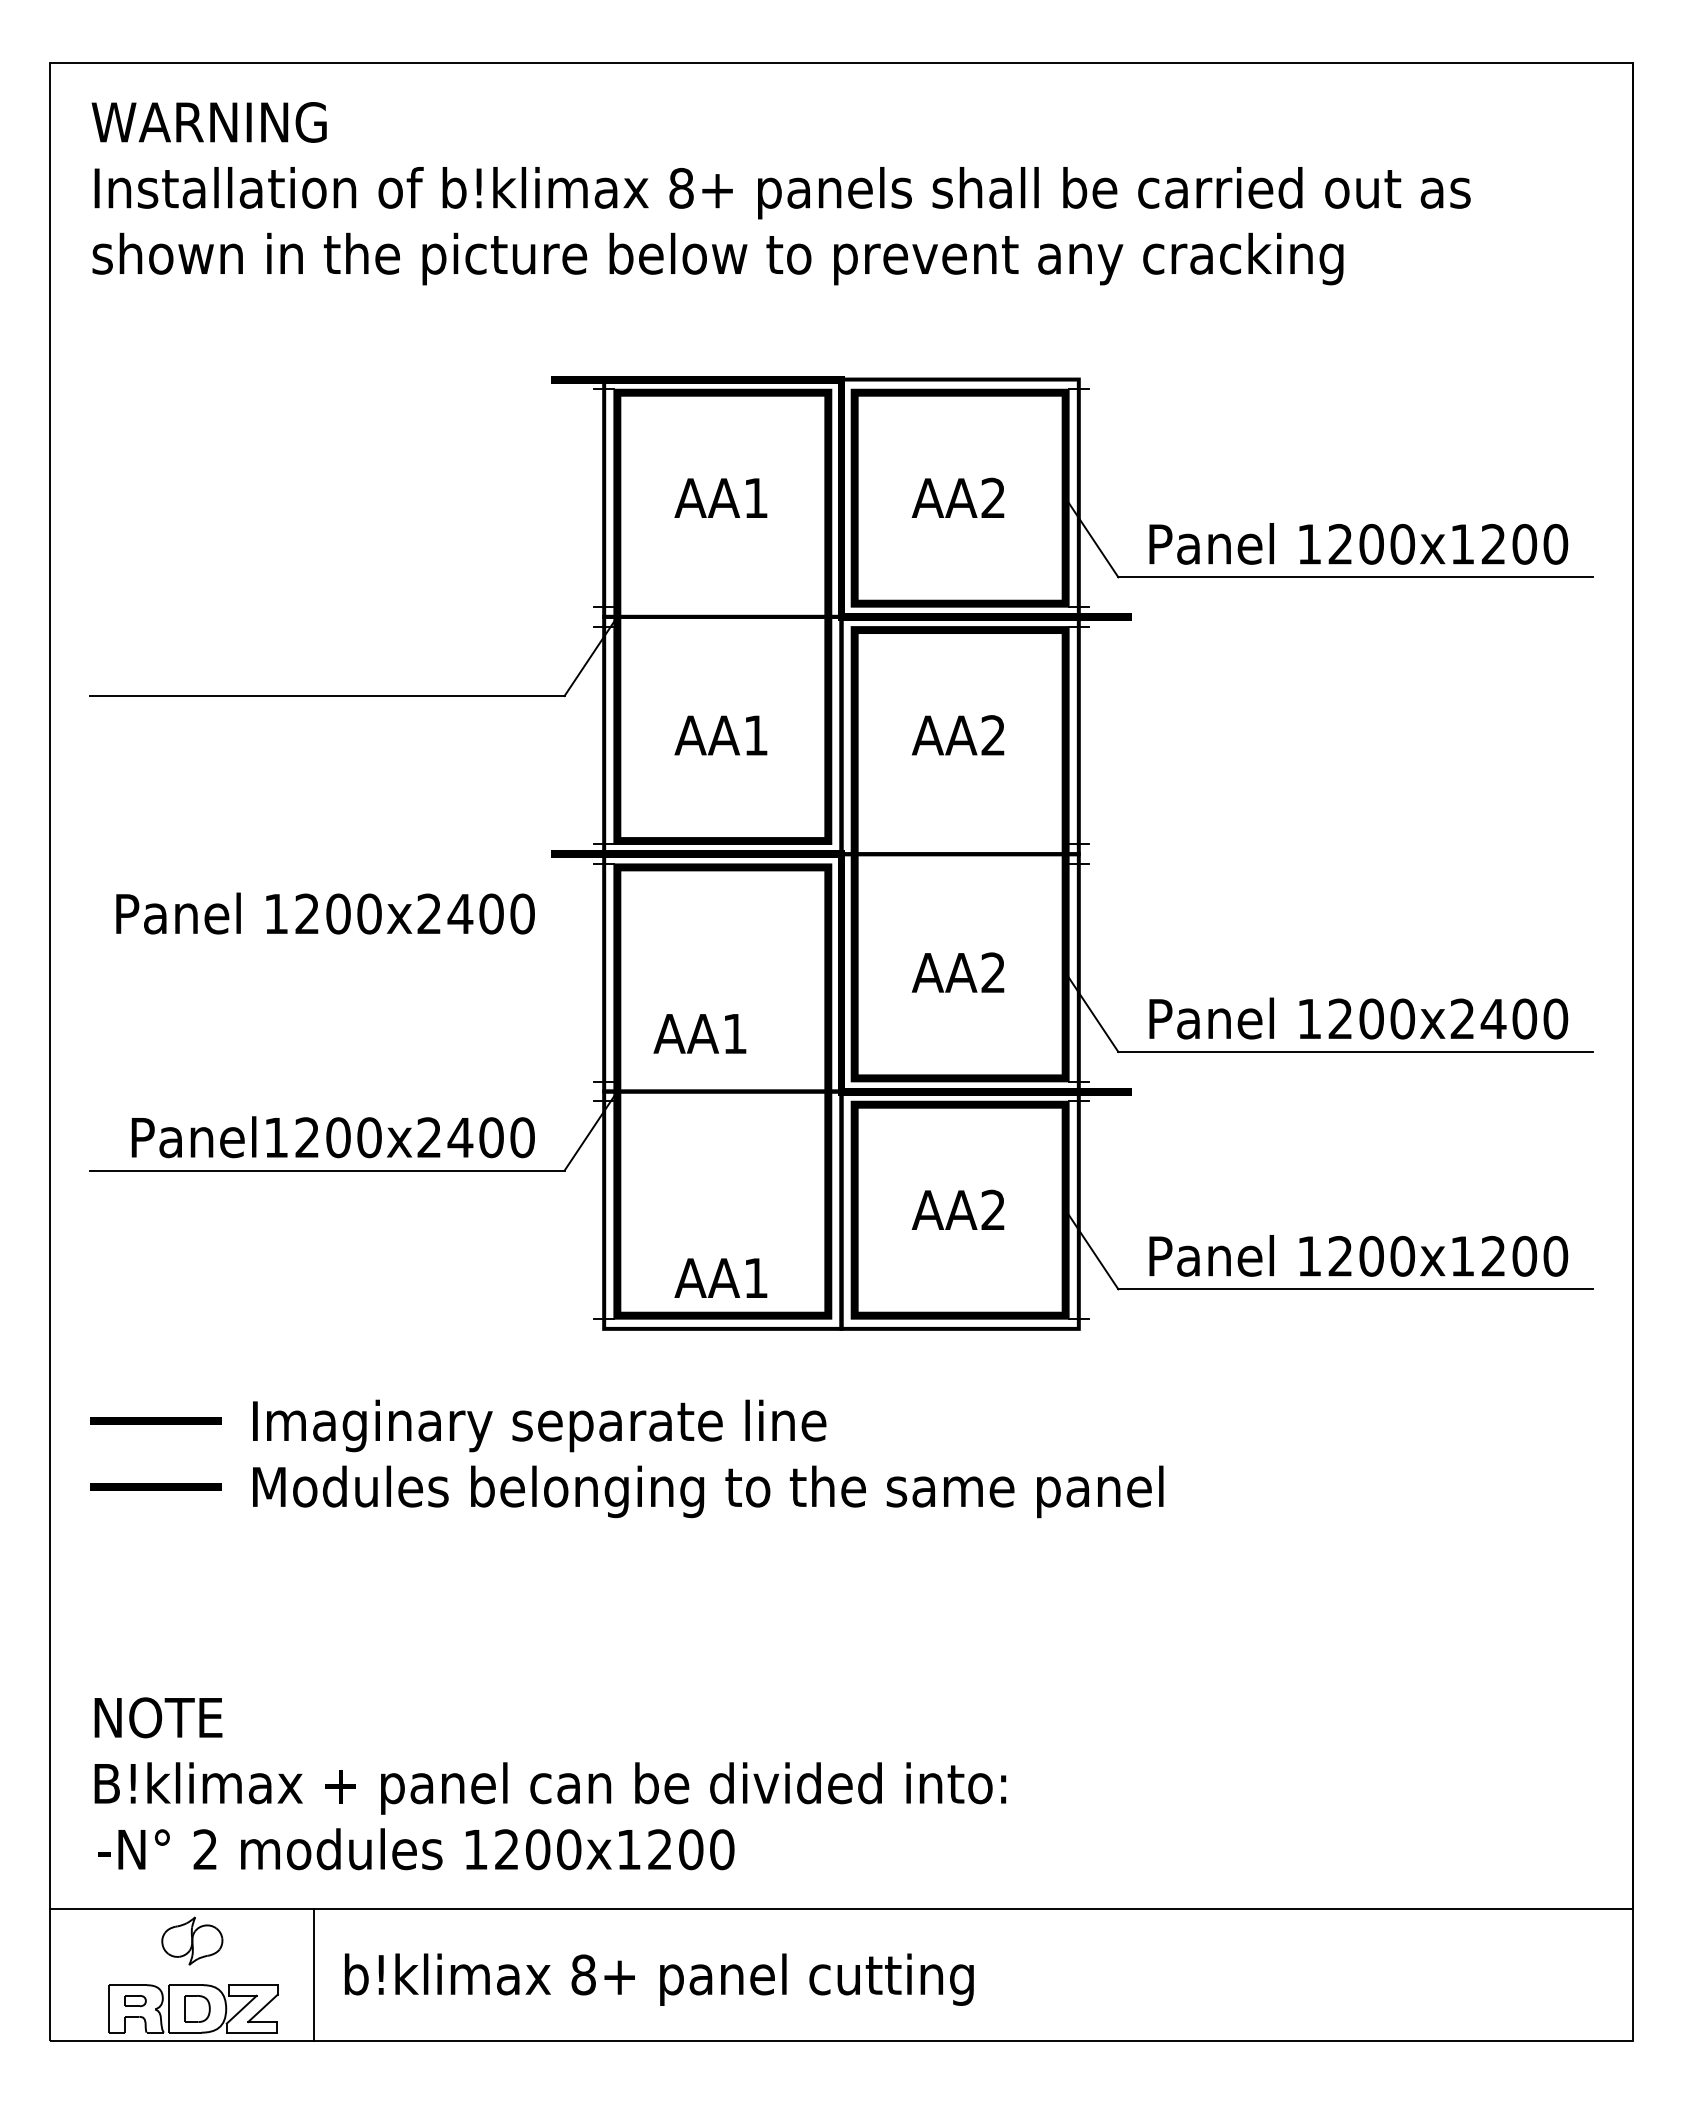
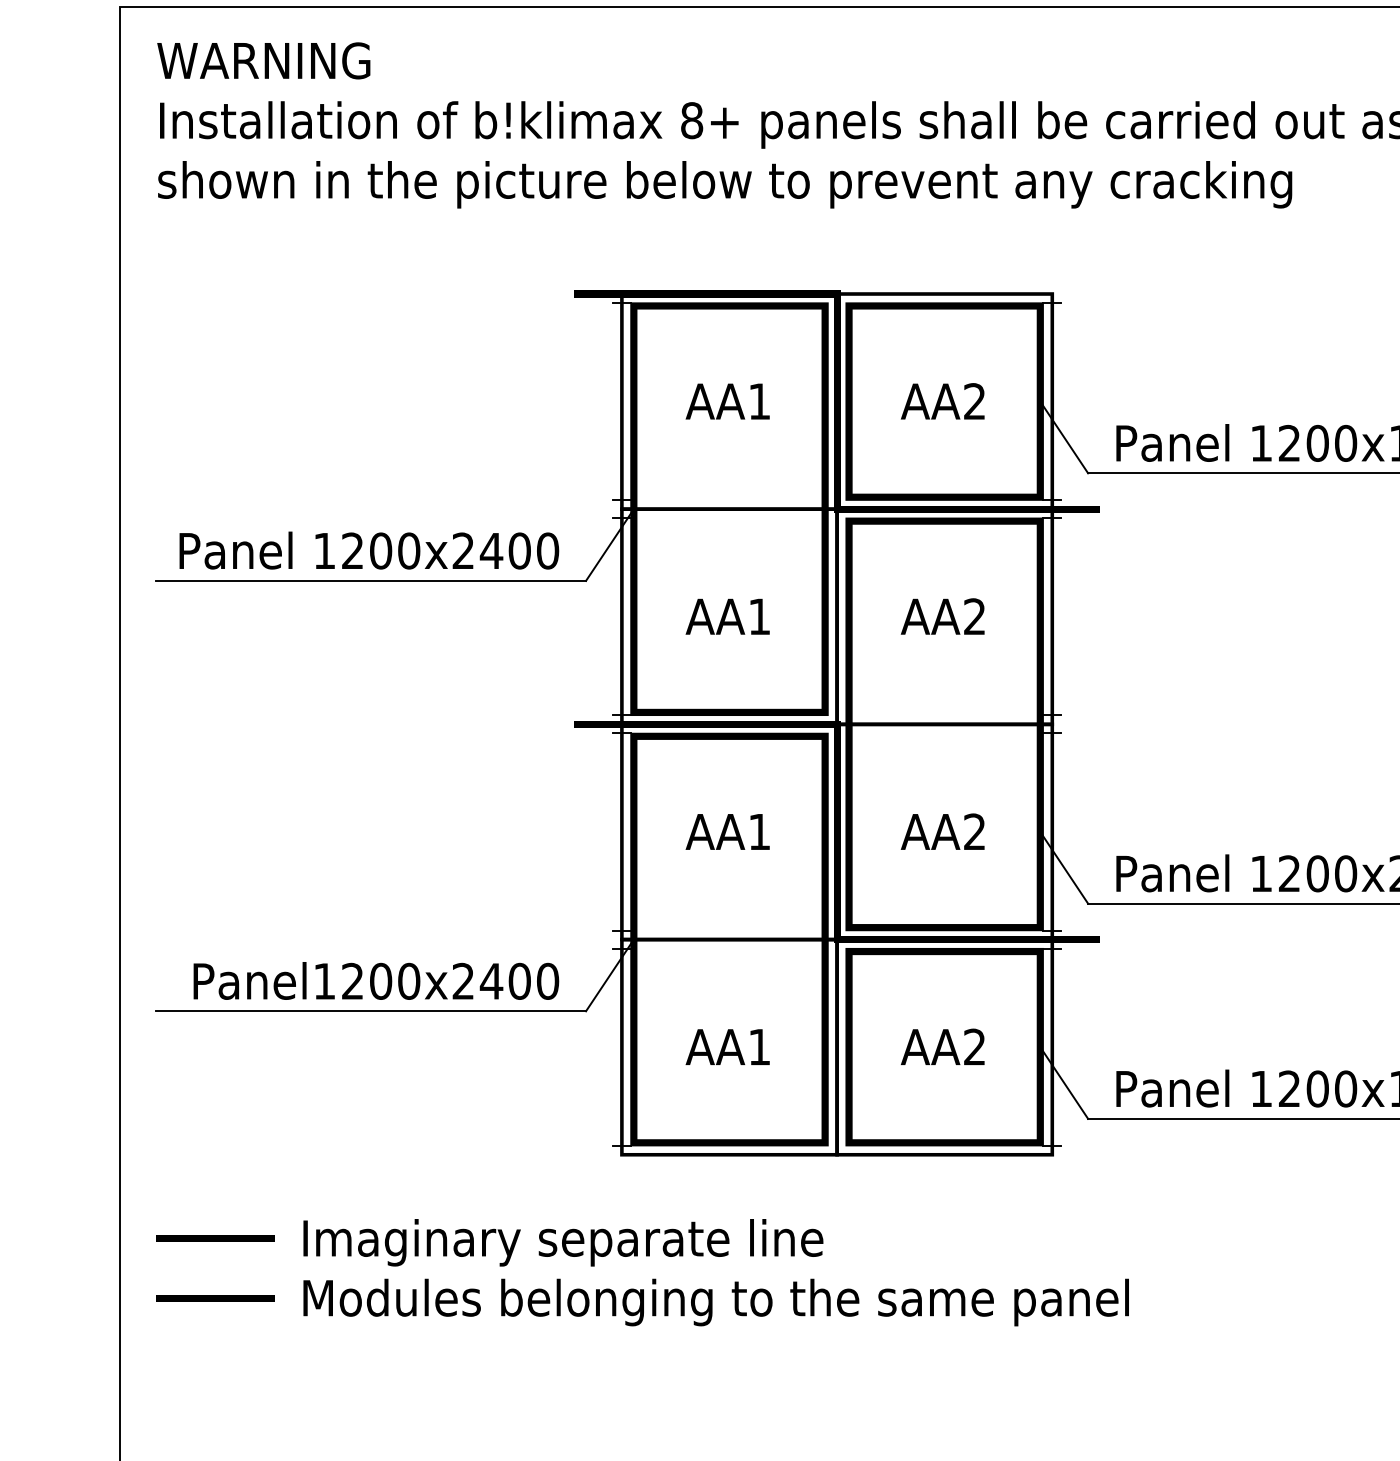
text: (325, 913) -> (369, 550), moved
text: (699, 1033) -> (727, 831), moved
text: (720, 1277) -> (727, 1046), moved

